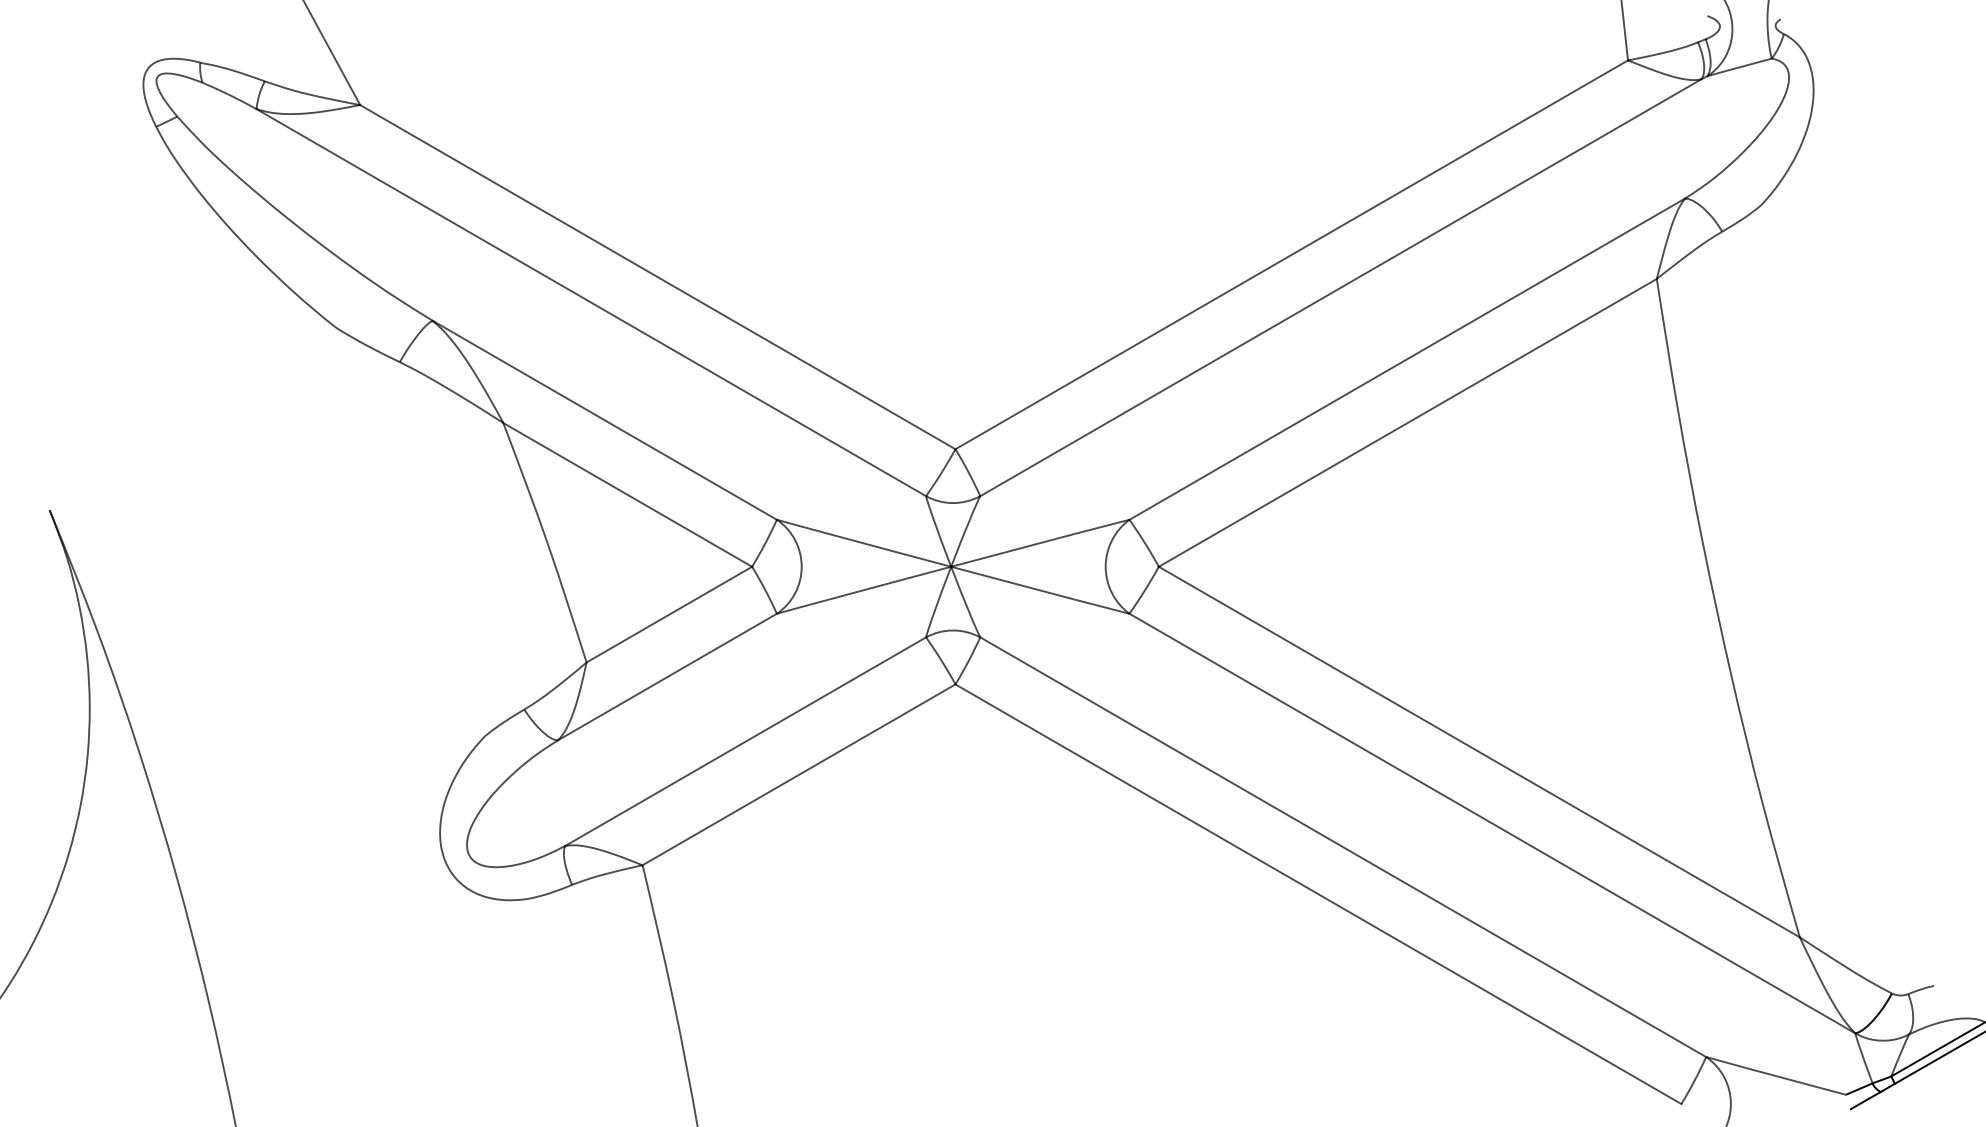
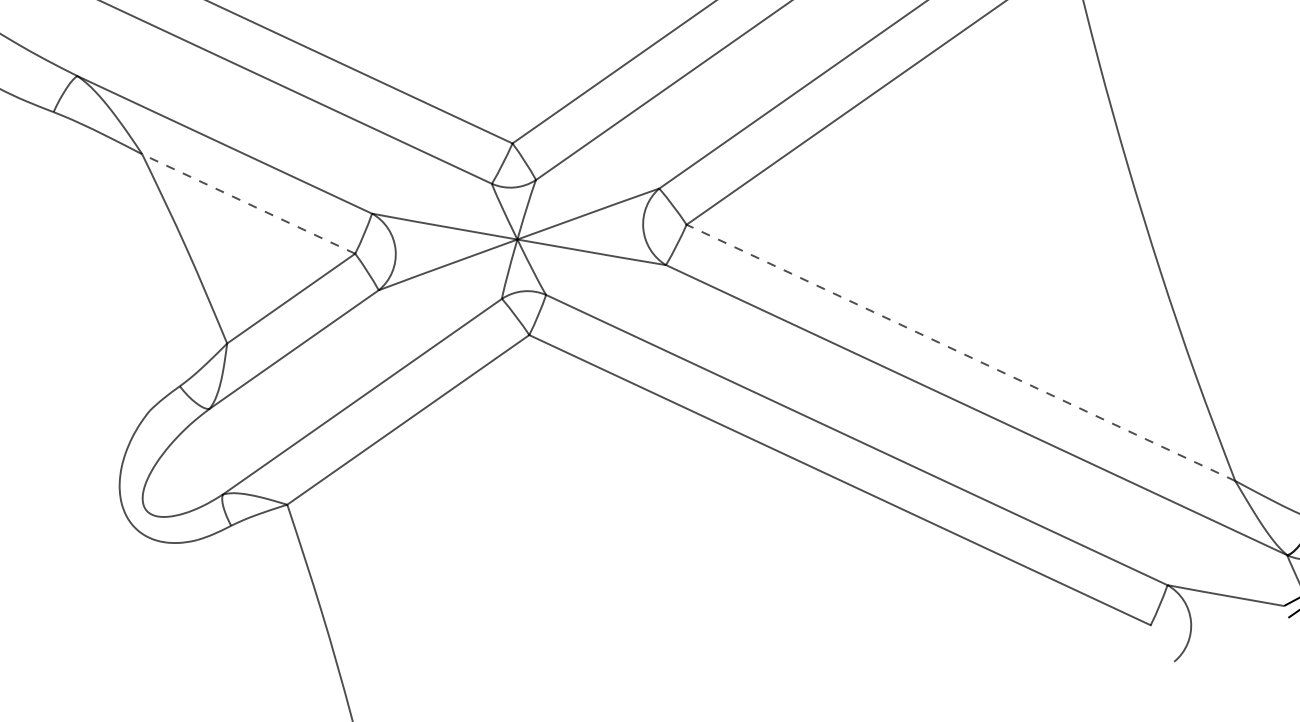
line: (627, 494) -> (248, 203), solid -> dashed
line: (1478, 751) -> (960, 352), solid -> dashed

